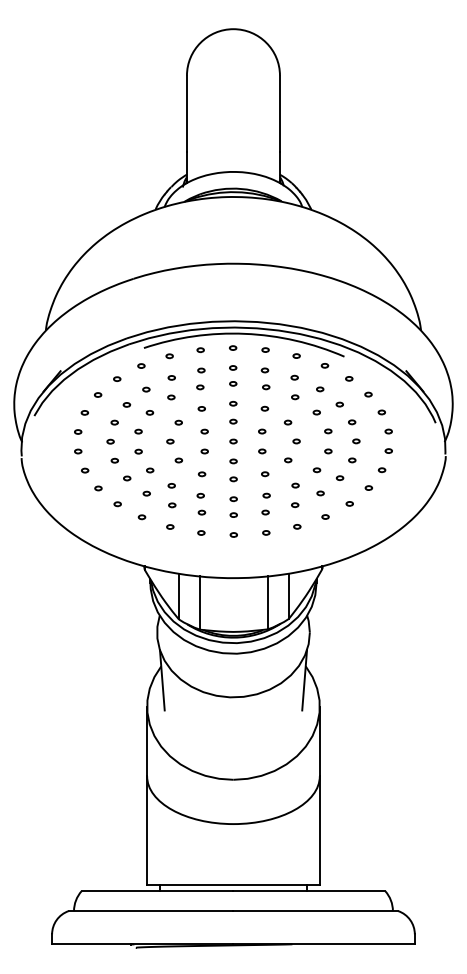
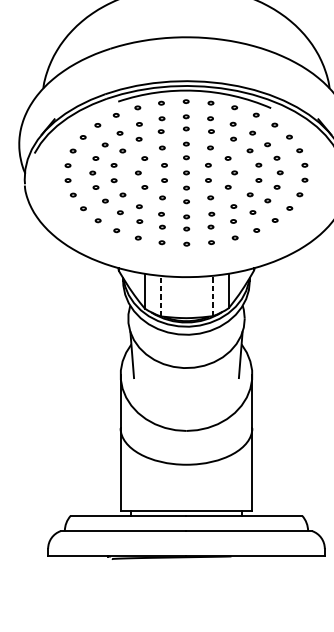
line: (267, 602) -> (212, 295), solid -> dashed
line: (200, 603) -> (161, 296), solid -> dashed

